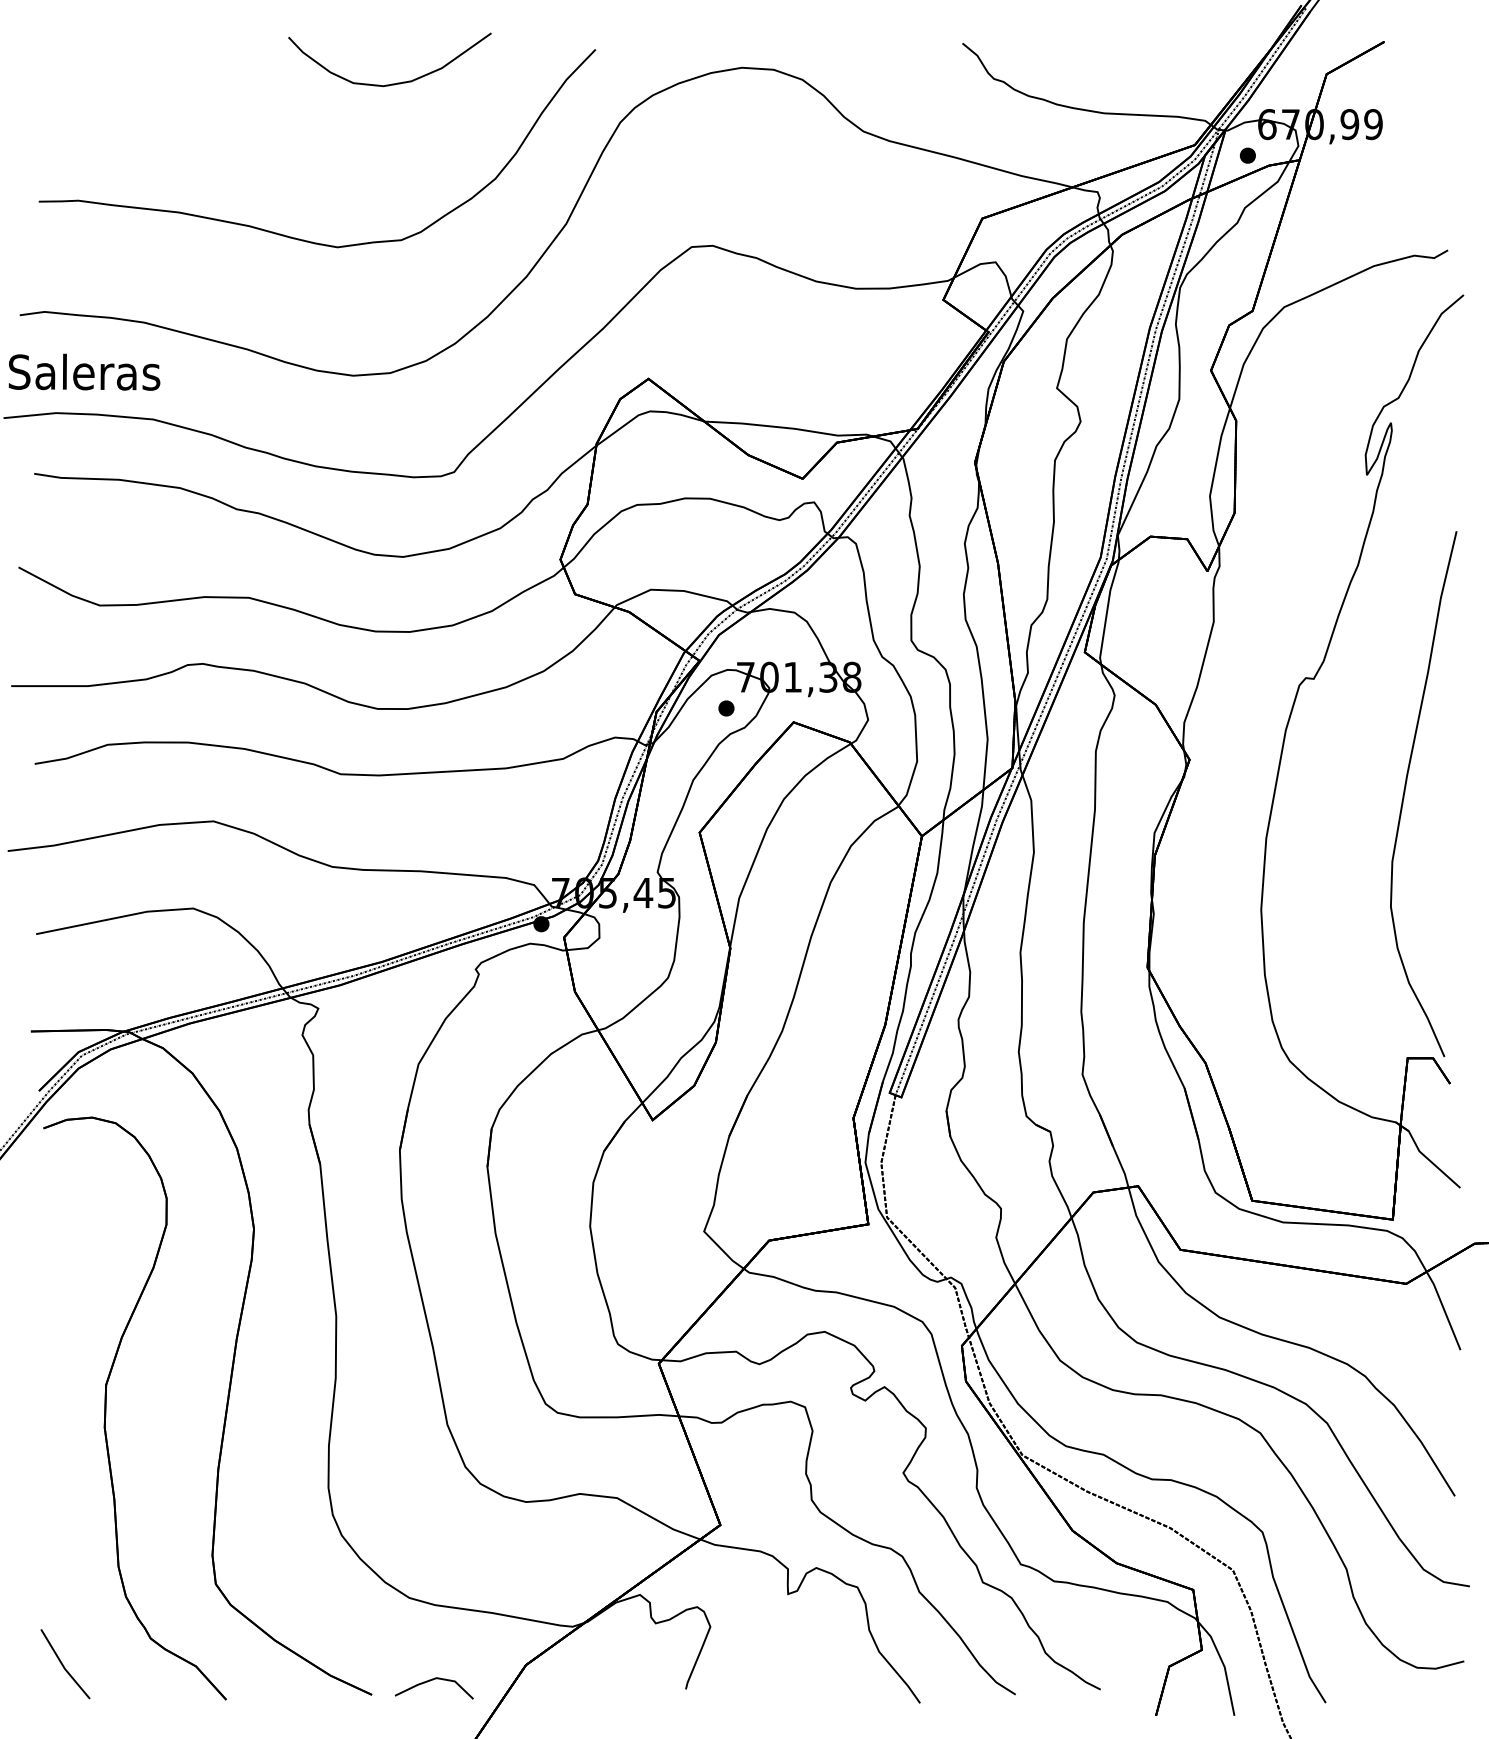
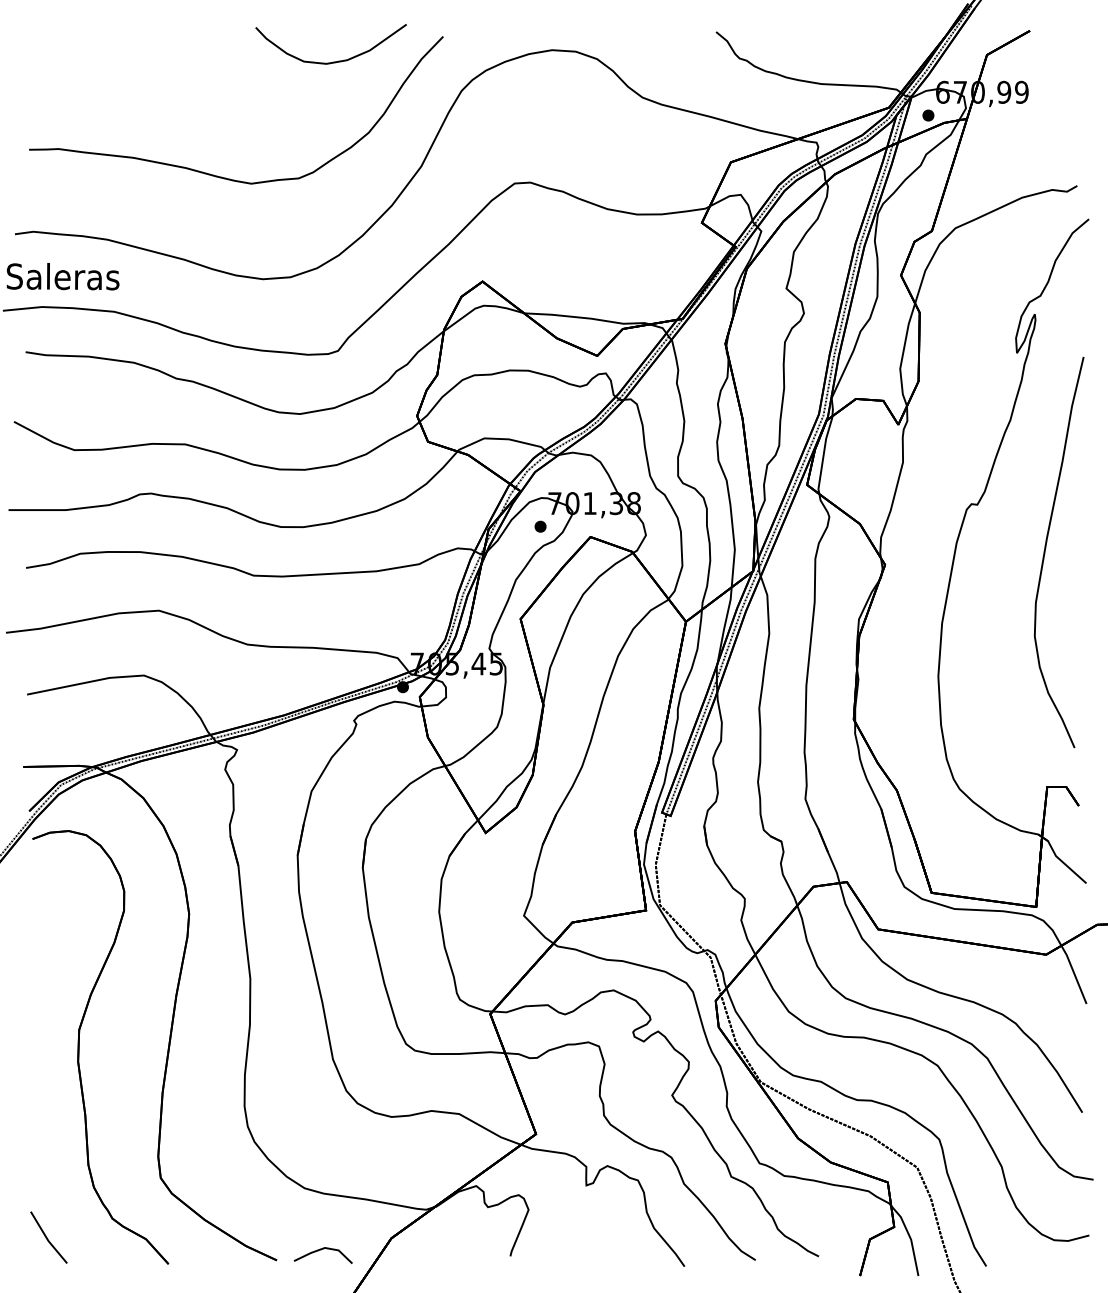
curve: (391, 83) -> (332, 61), moved
curve: (1405, 792) -> (1045, 551), moved

